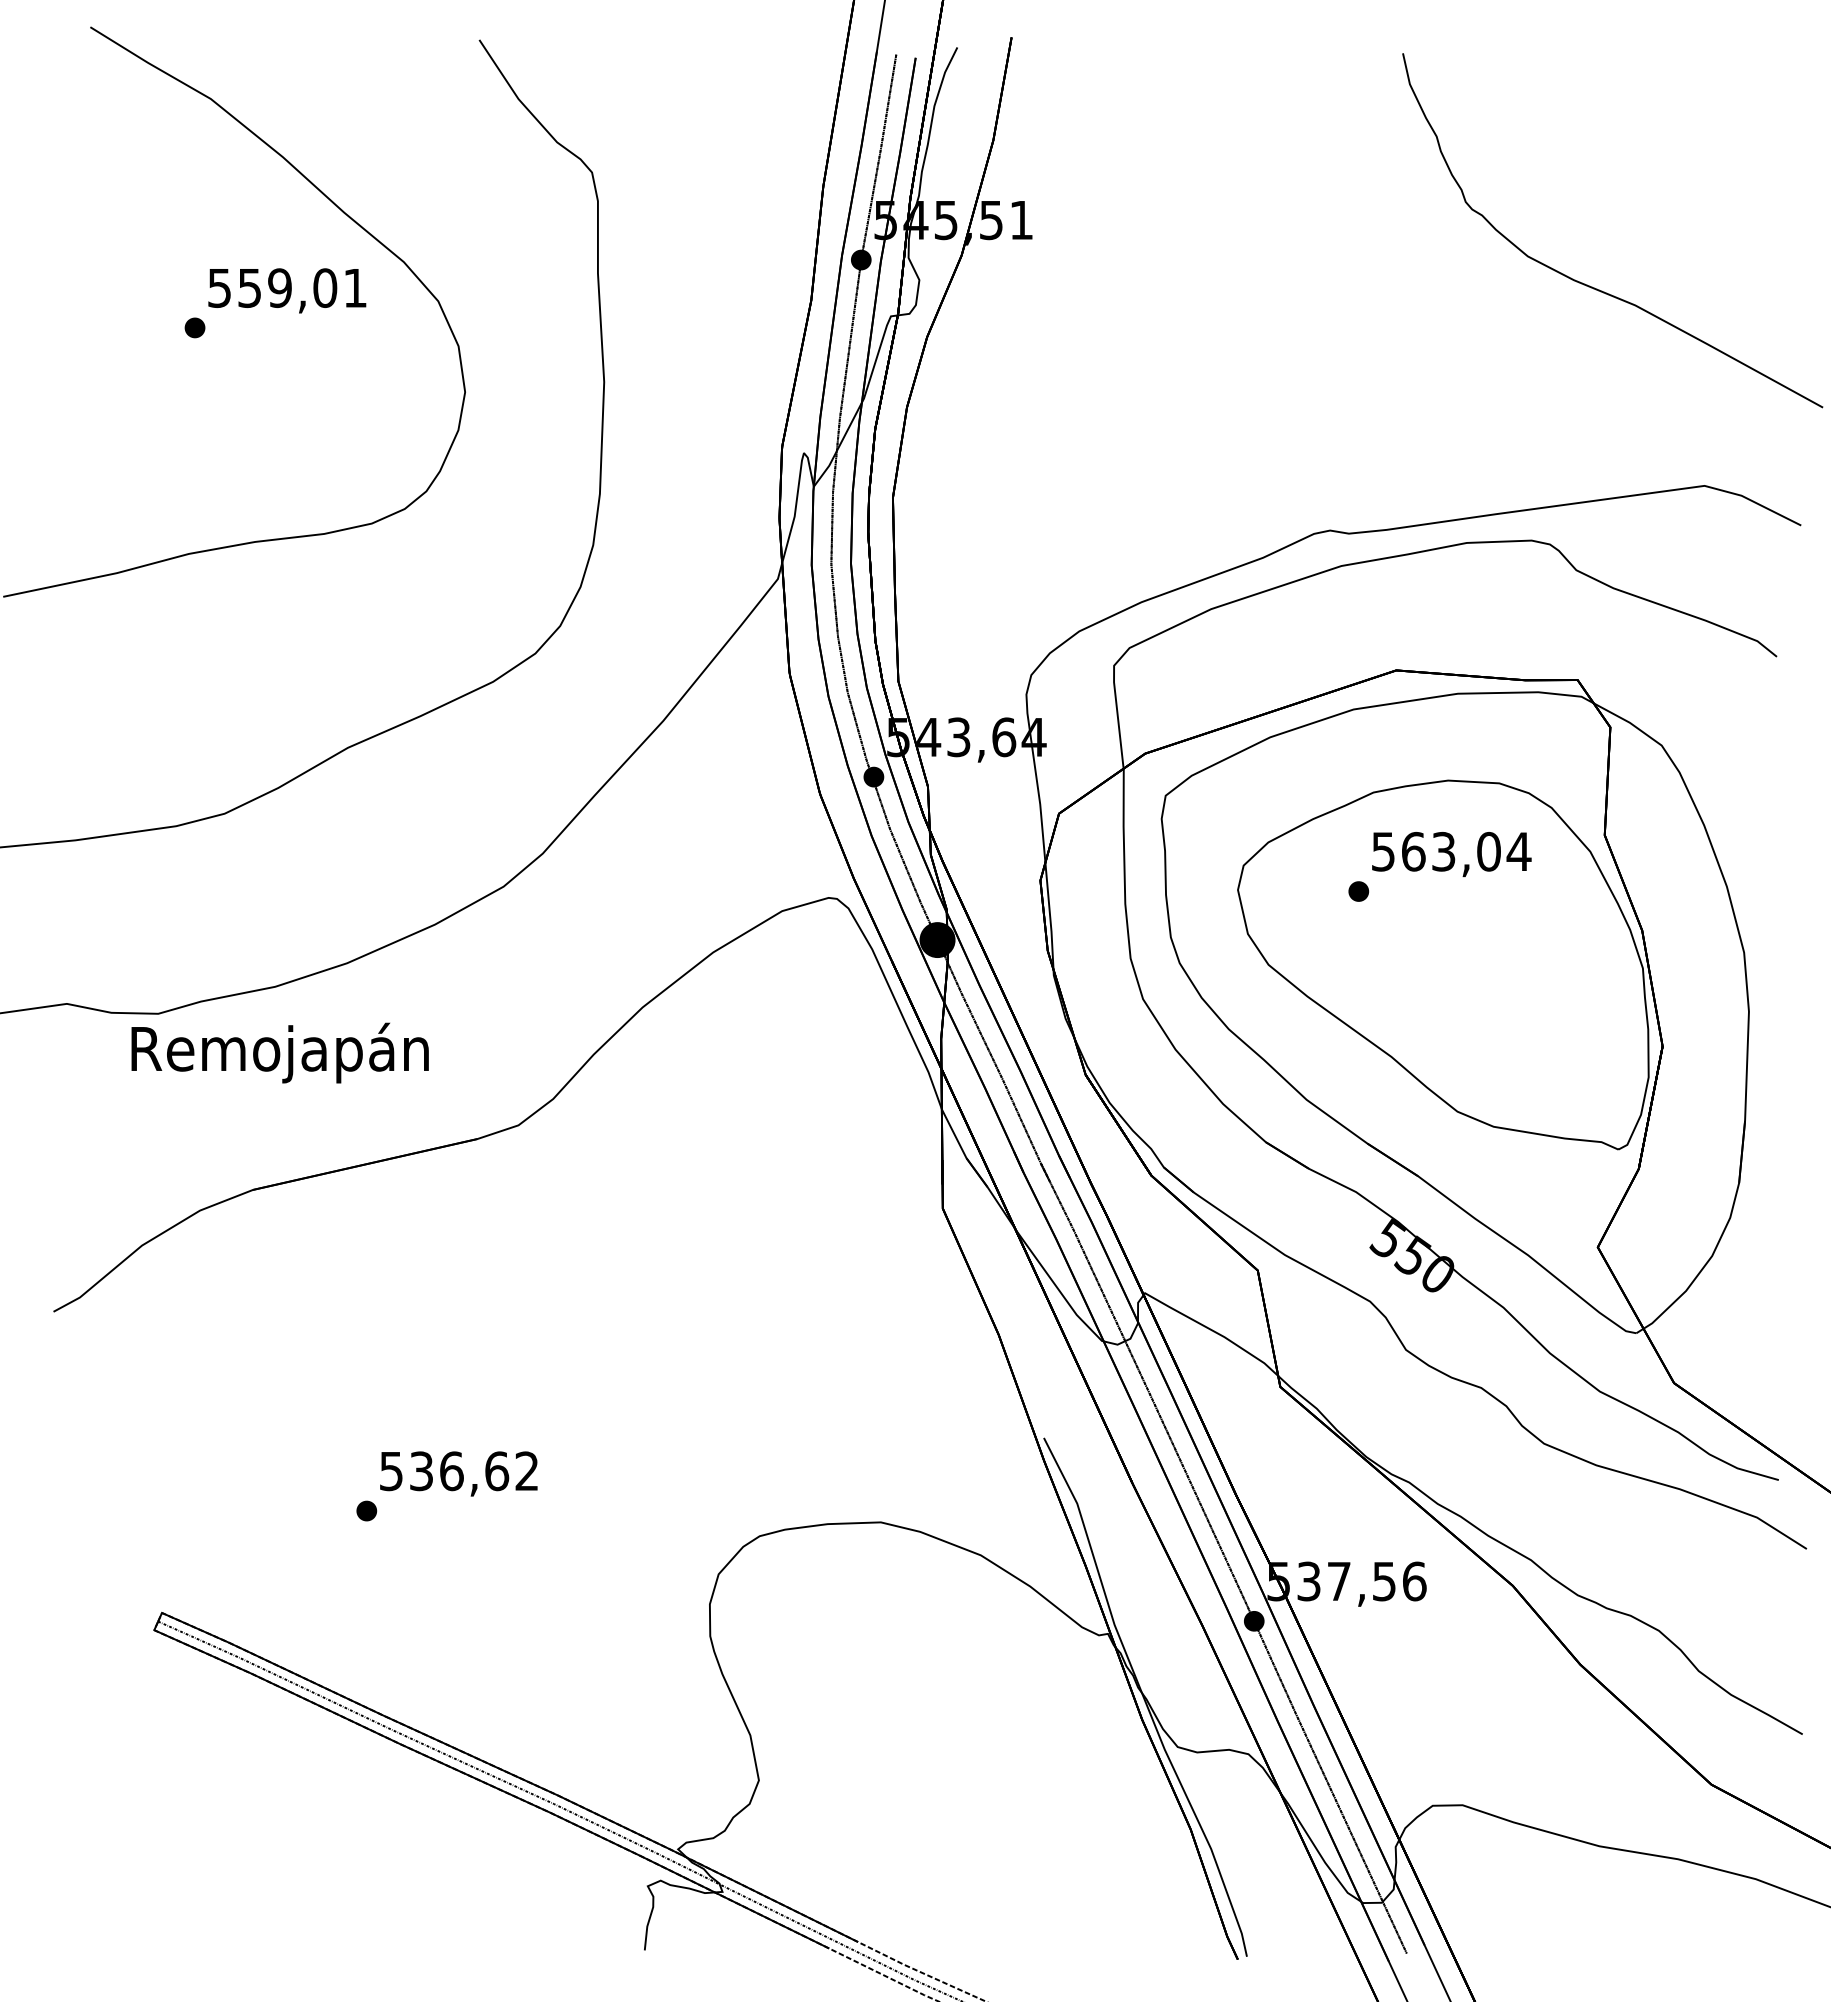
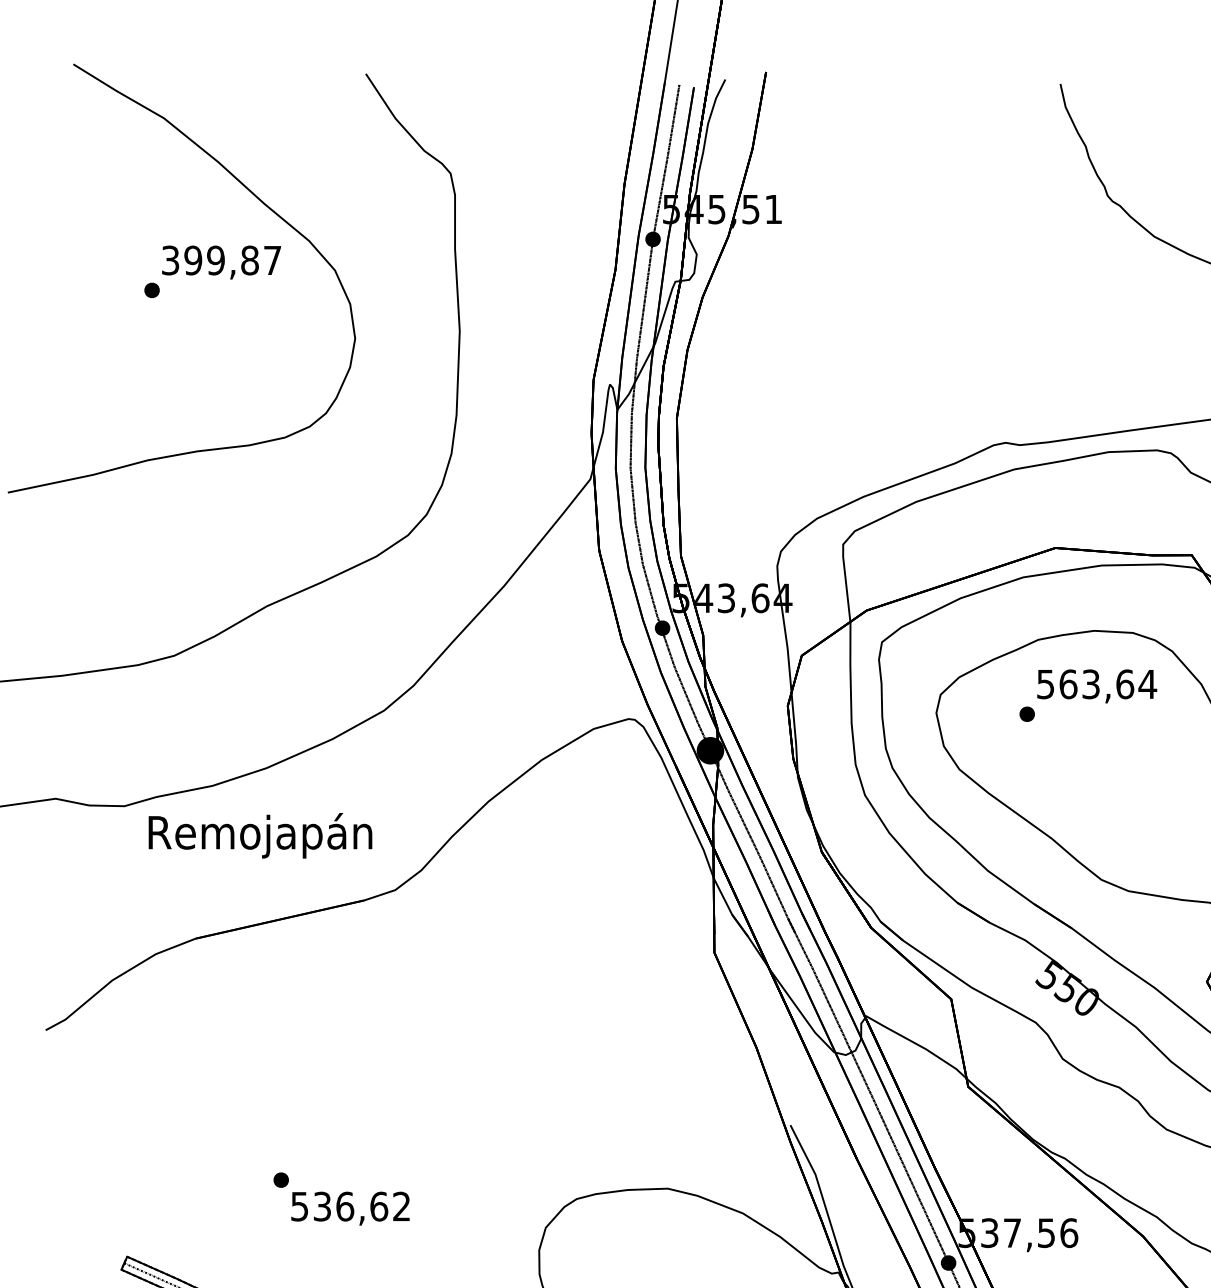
text: (287, 287) -> (221, 260), 559,01 -> 399,87
text: (1489, 851) -> (1125, 684), 563,04 -> 563,64
text: (279, 1052) -> (259, 835), moved
text: (458, 1473) -> (350, 1208), moved

